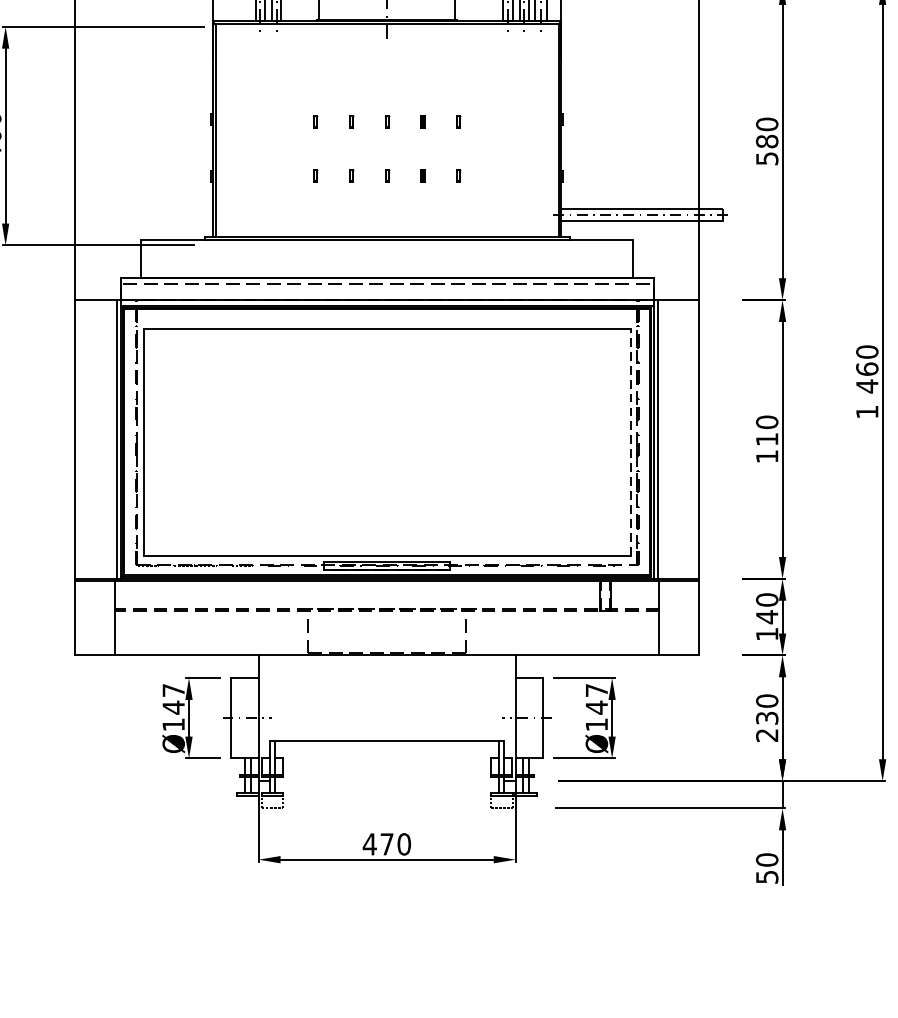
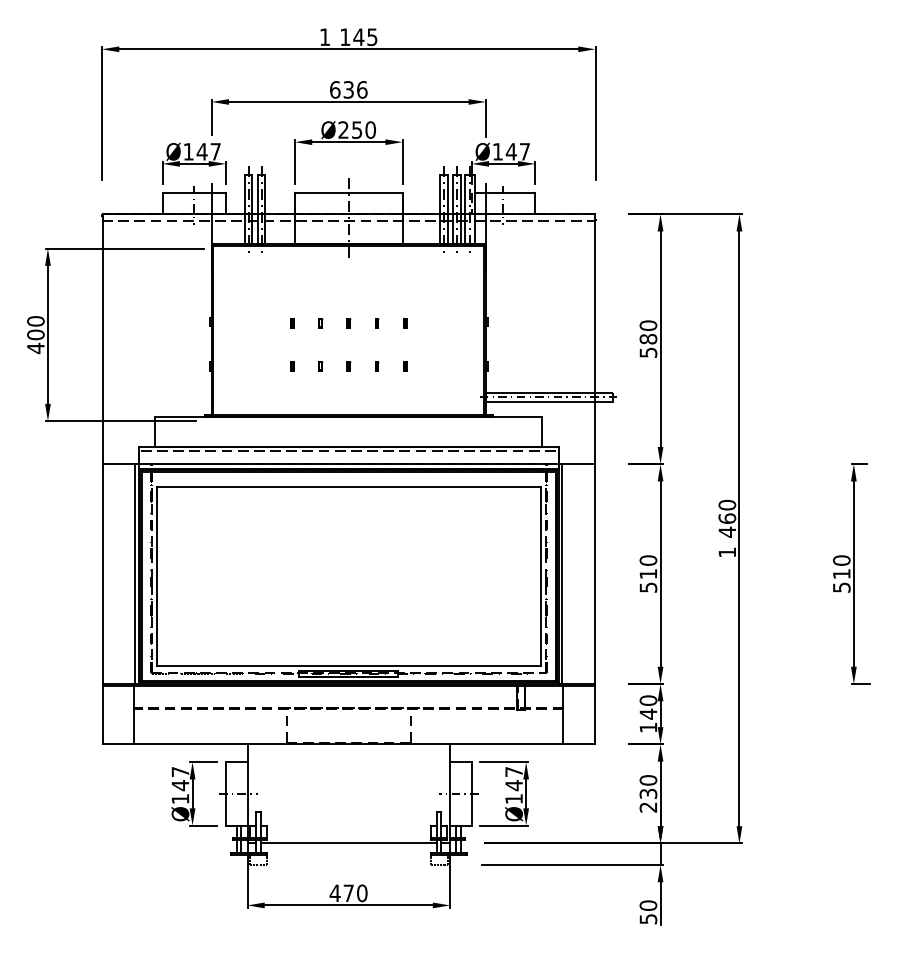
line: (630, 442) -> (540, 576), dashed -> solid
text: (767, 456) -> (648, 587), 110 -> 510
line: (386, 740) -> (348, 843), moved

